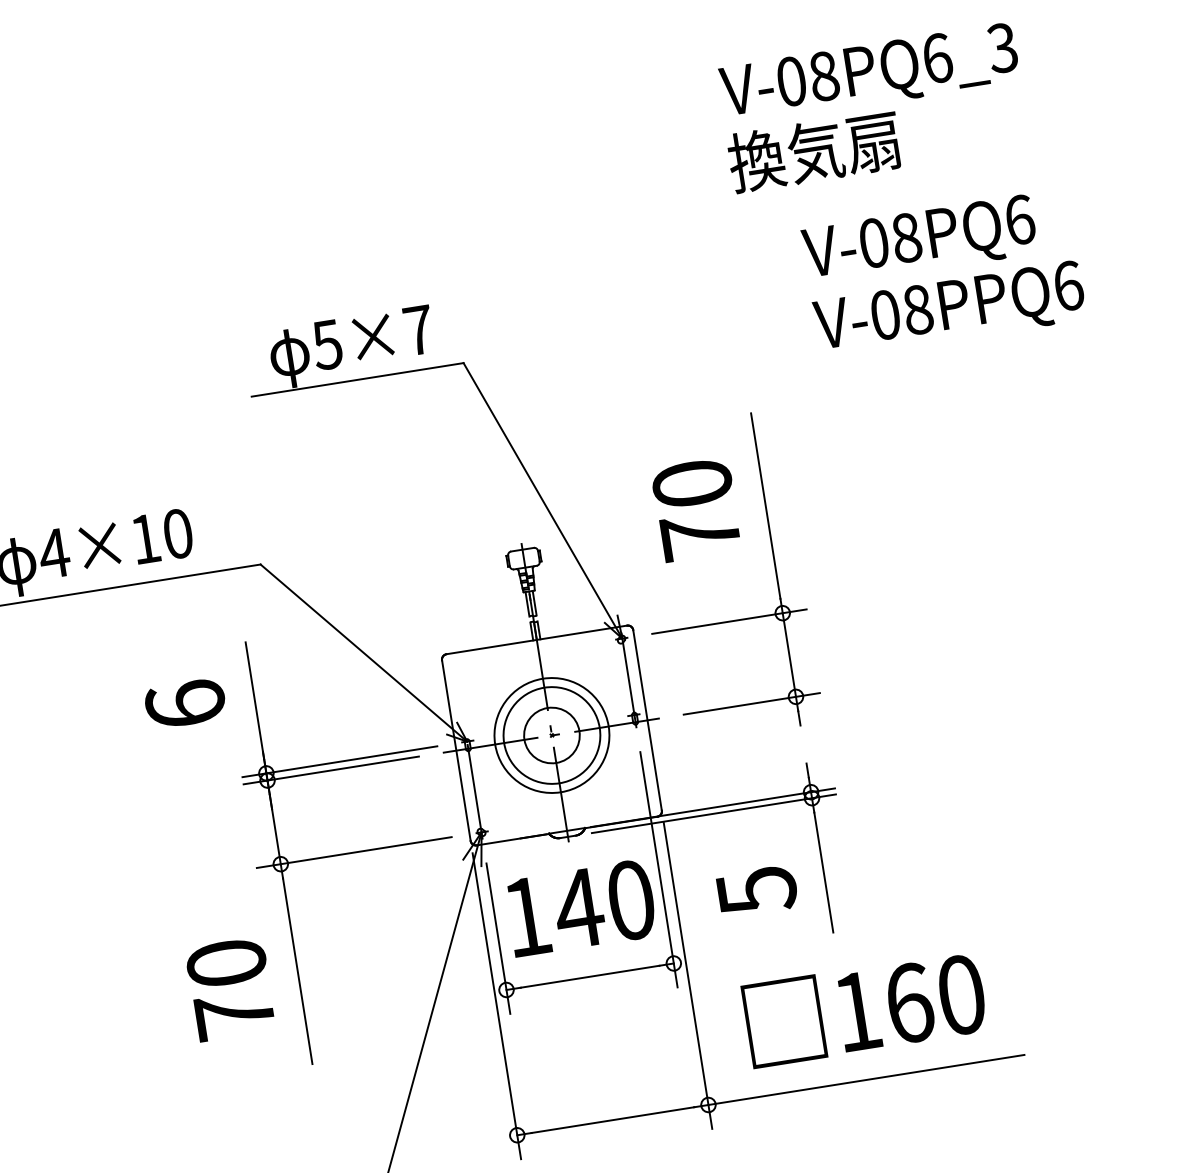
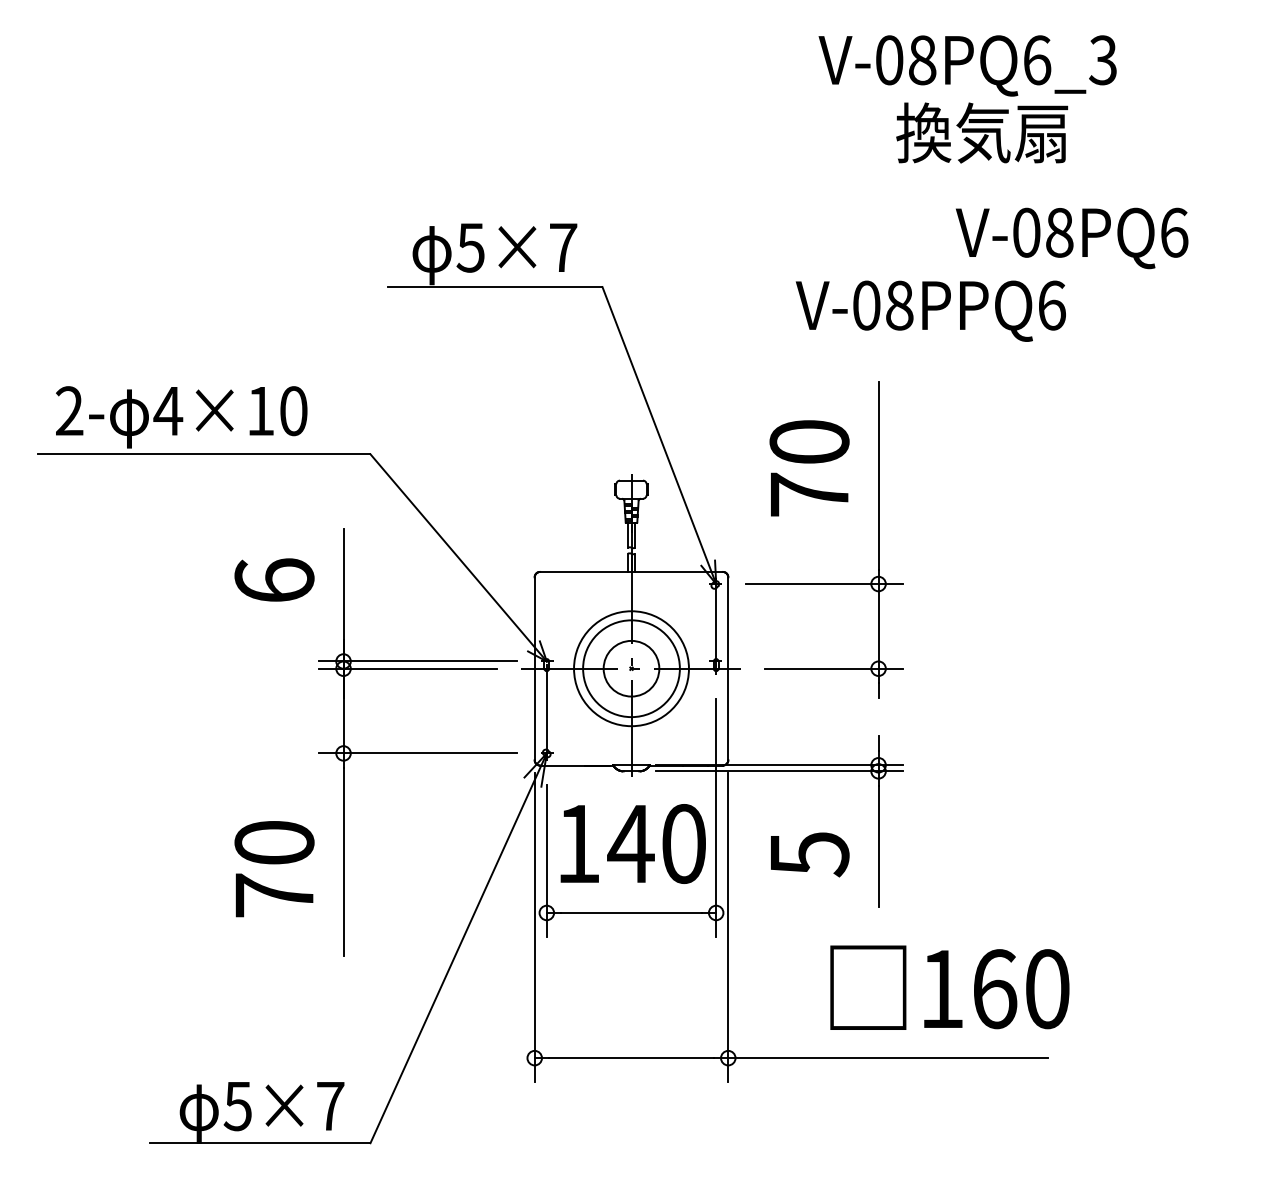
text: (869, 74) -> (967, 65), moved
text: (949, 309) -> (930, 310), moved
text: (864, 1008) -> (949, 987), moved

